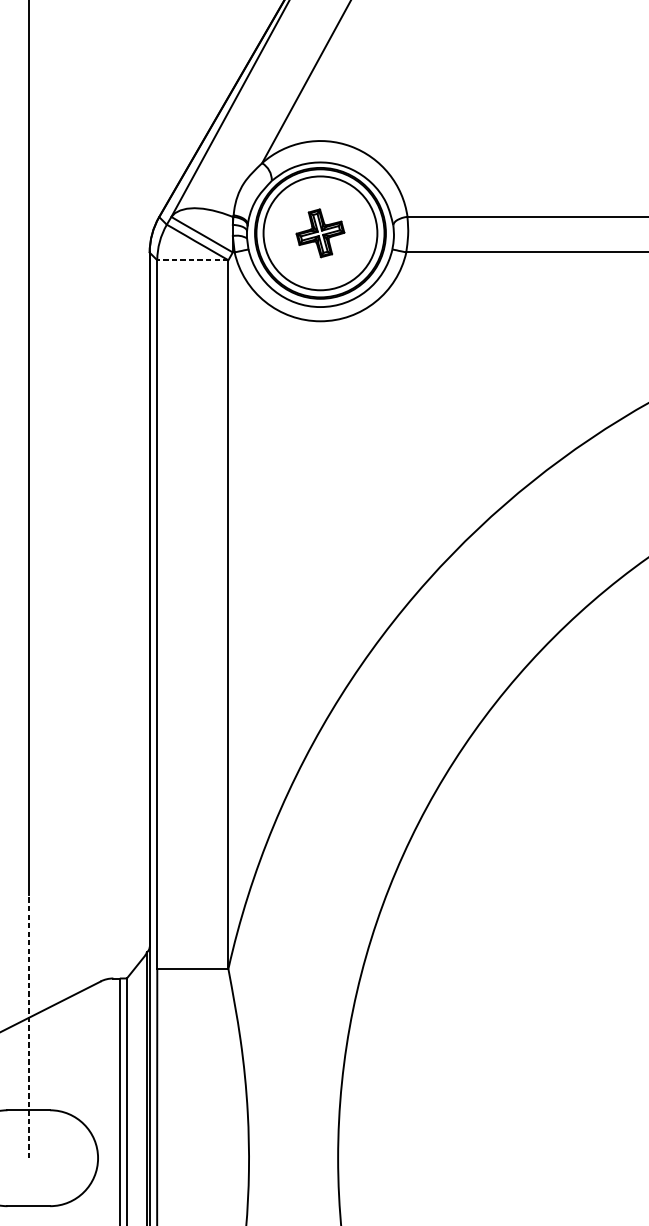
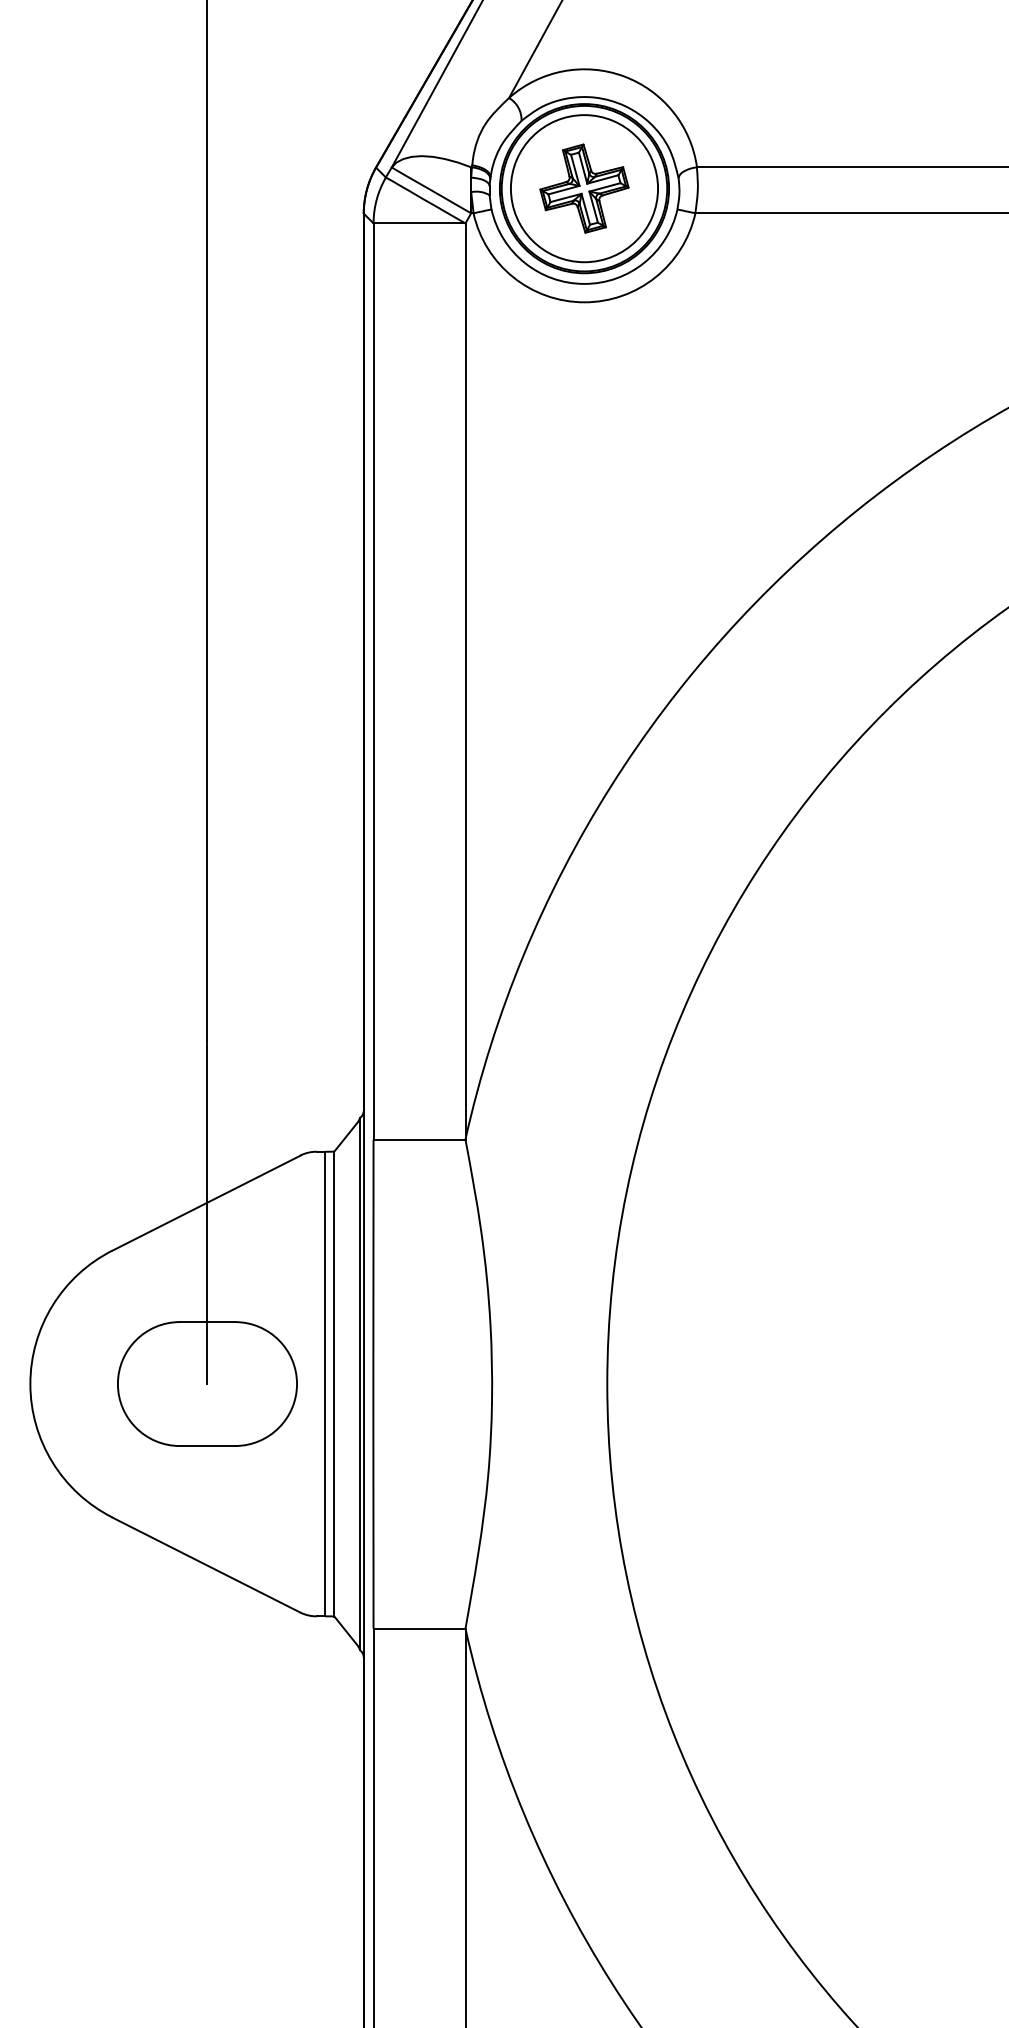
part: (320, 233) -> (584, 188), size x1.43
line: (192, 260) -> (419, 223), dashed -> solid
line: (28, 1027) -> (207, 1214), dashed -> solid

